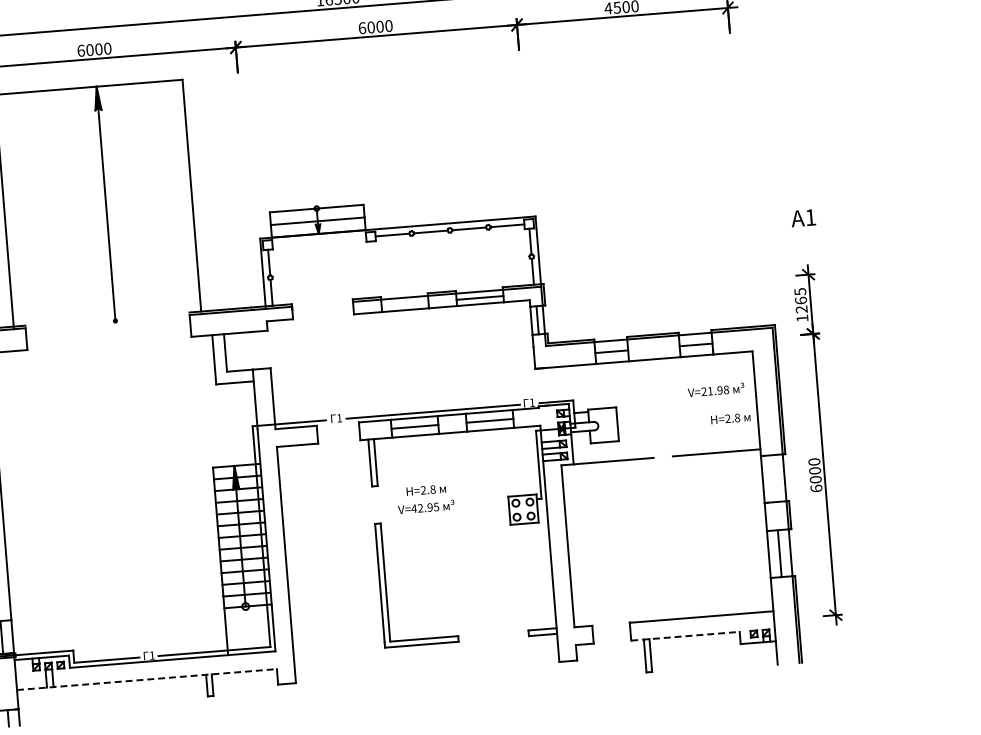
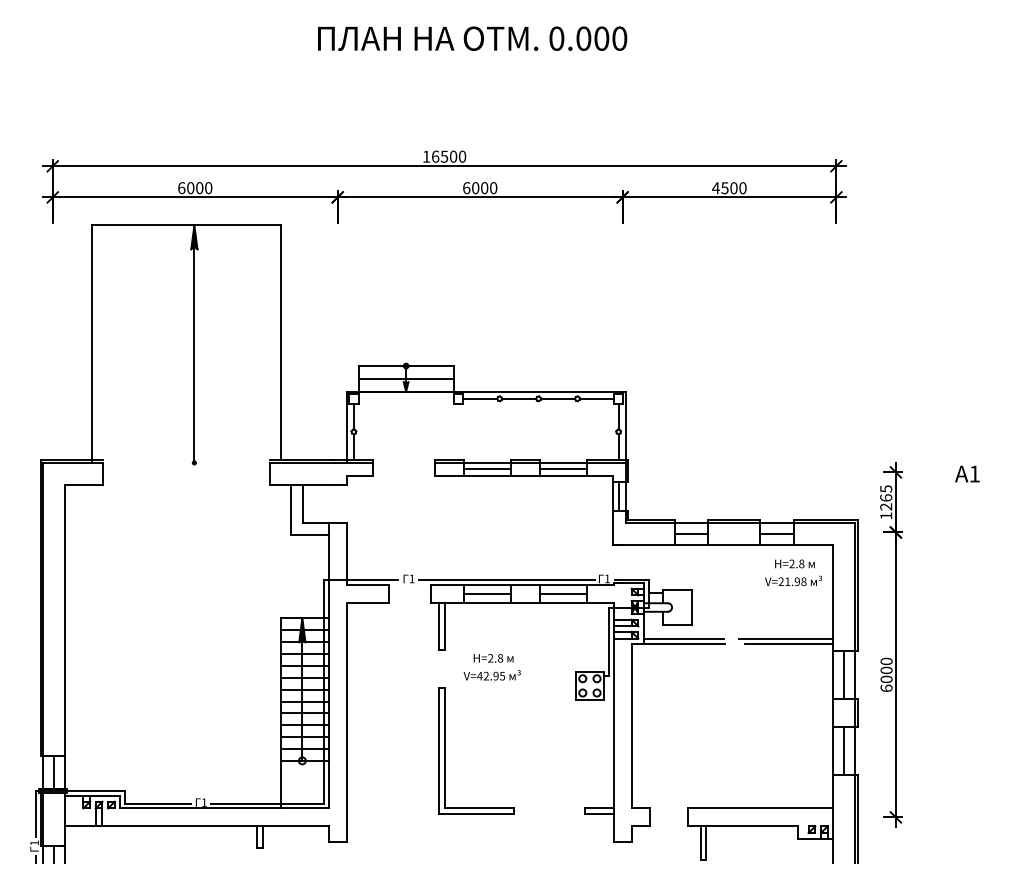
text: (803, 217) -> (967, 473), moved
line: (405, 304) -> (487, 469), added
text: (730, 418) -> (794, 563), moved
line: (712, 447) -> (785, 638), added
line: (613, 455) -> (684, 638), added
line: (773, 478) -> (844, 674), added
line: (685, 636) -> (742, 826), dashed -> solid
line: (147, 679) -> (197, 826), dashed -> solid

